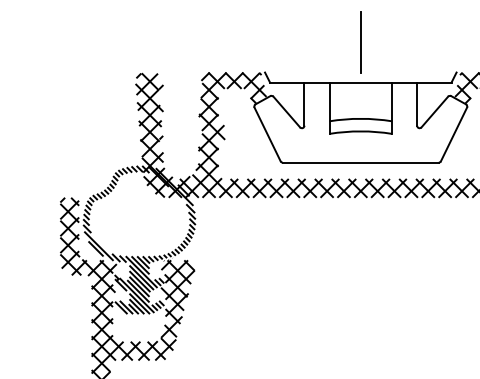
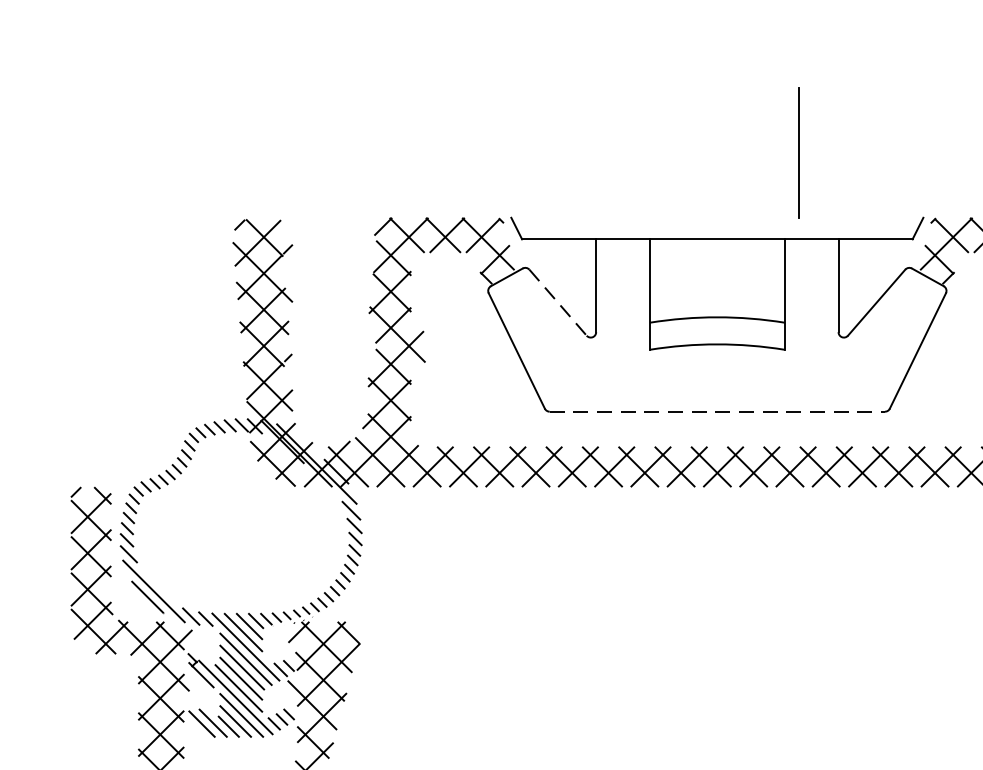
line: (360, 42) -> (798, 153), moved
line: (287, 112) -> (559, 303), solid -> dashed
line: (360, 162) -> (716, 411), solid -> dashed

